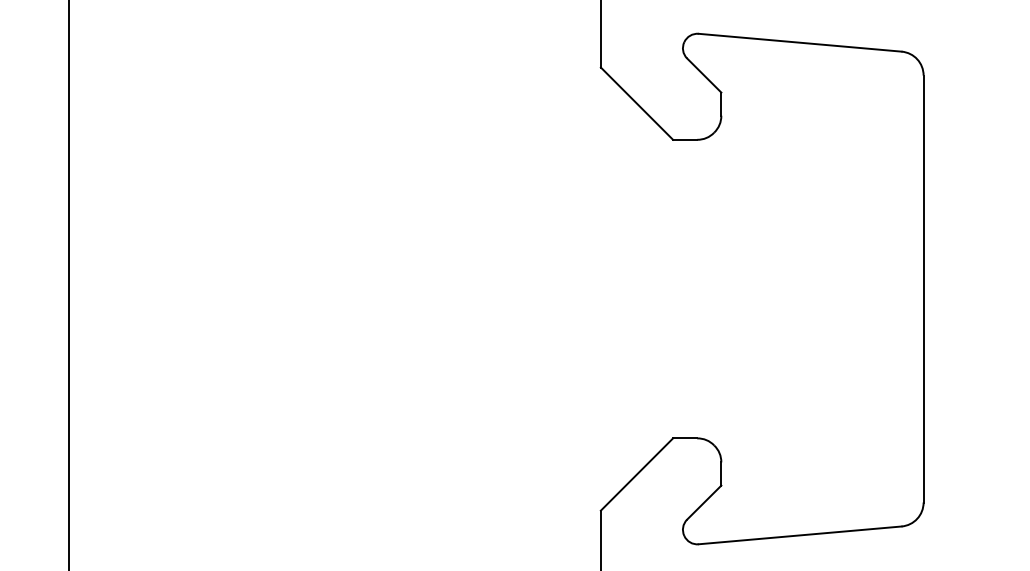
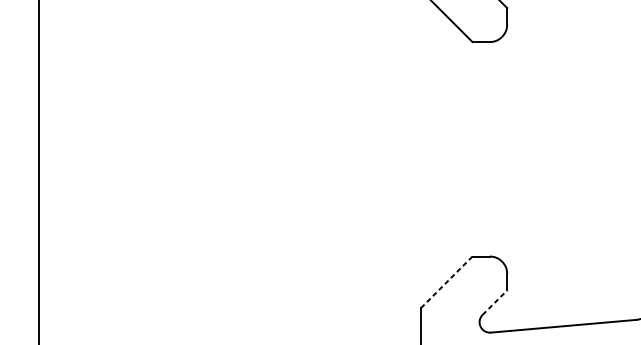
line: (636, 474) -> (446, 282), solid -> dashed
line: (704, 502) -> (495, 302), solid -> dashed

